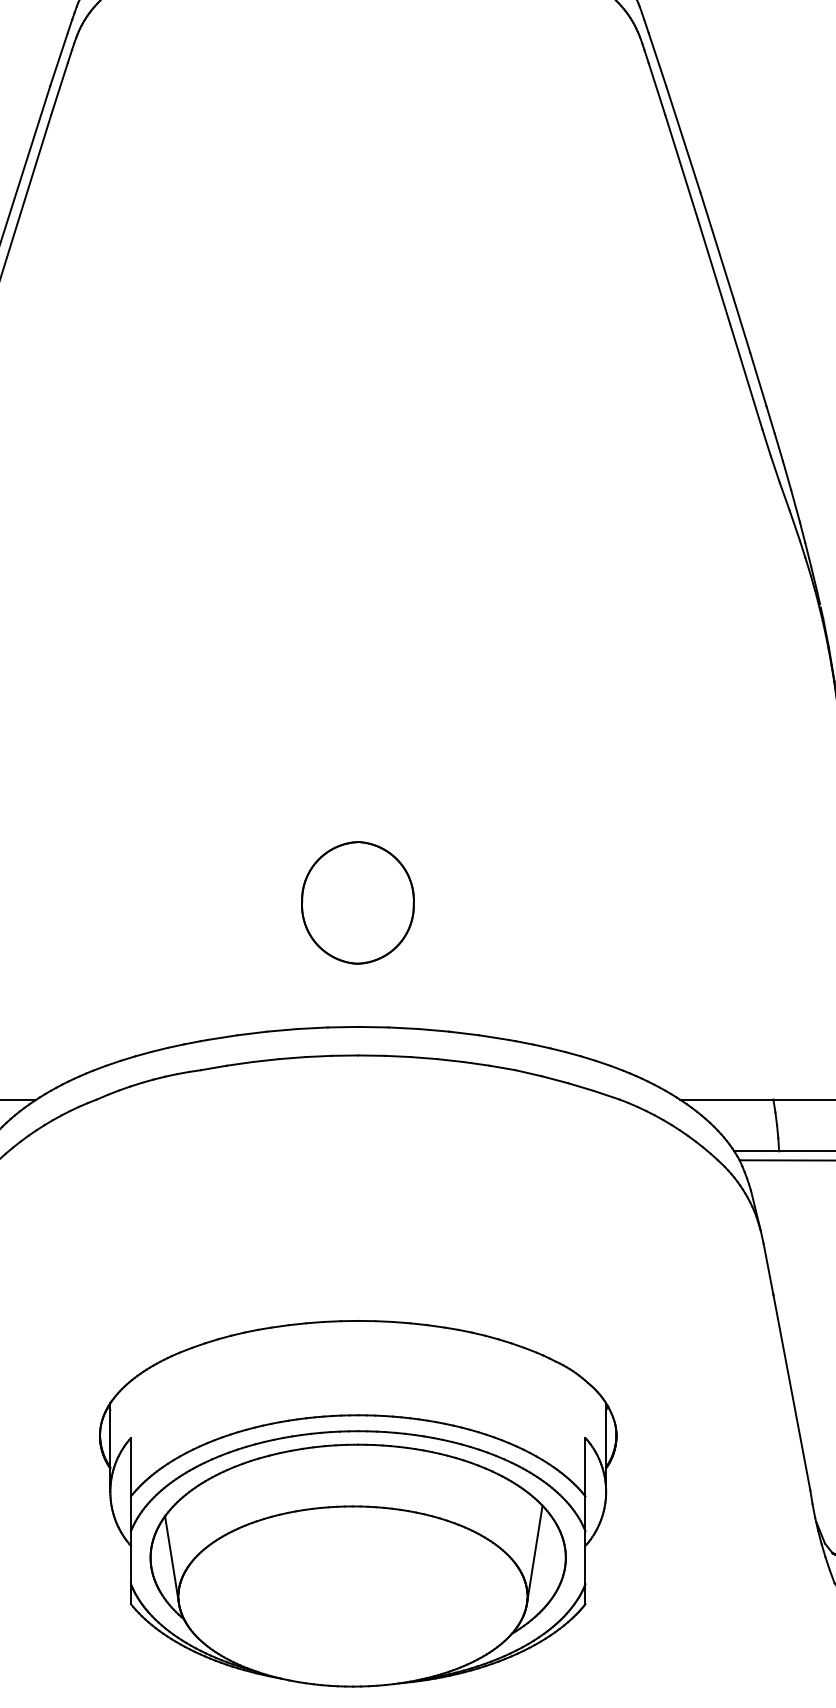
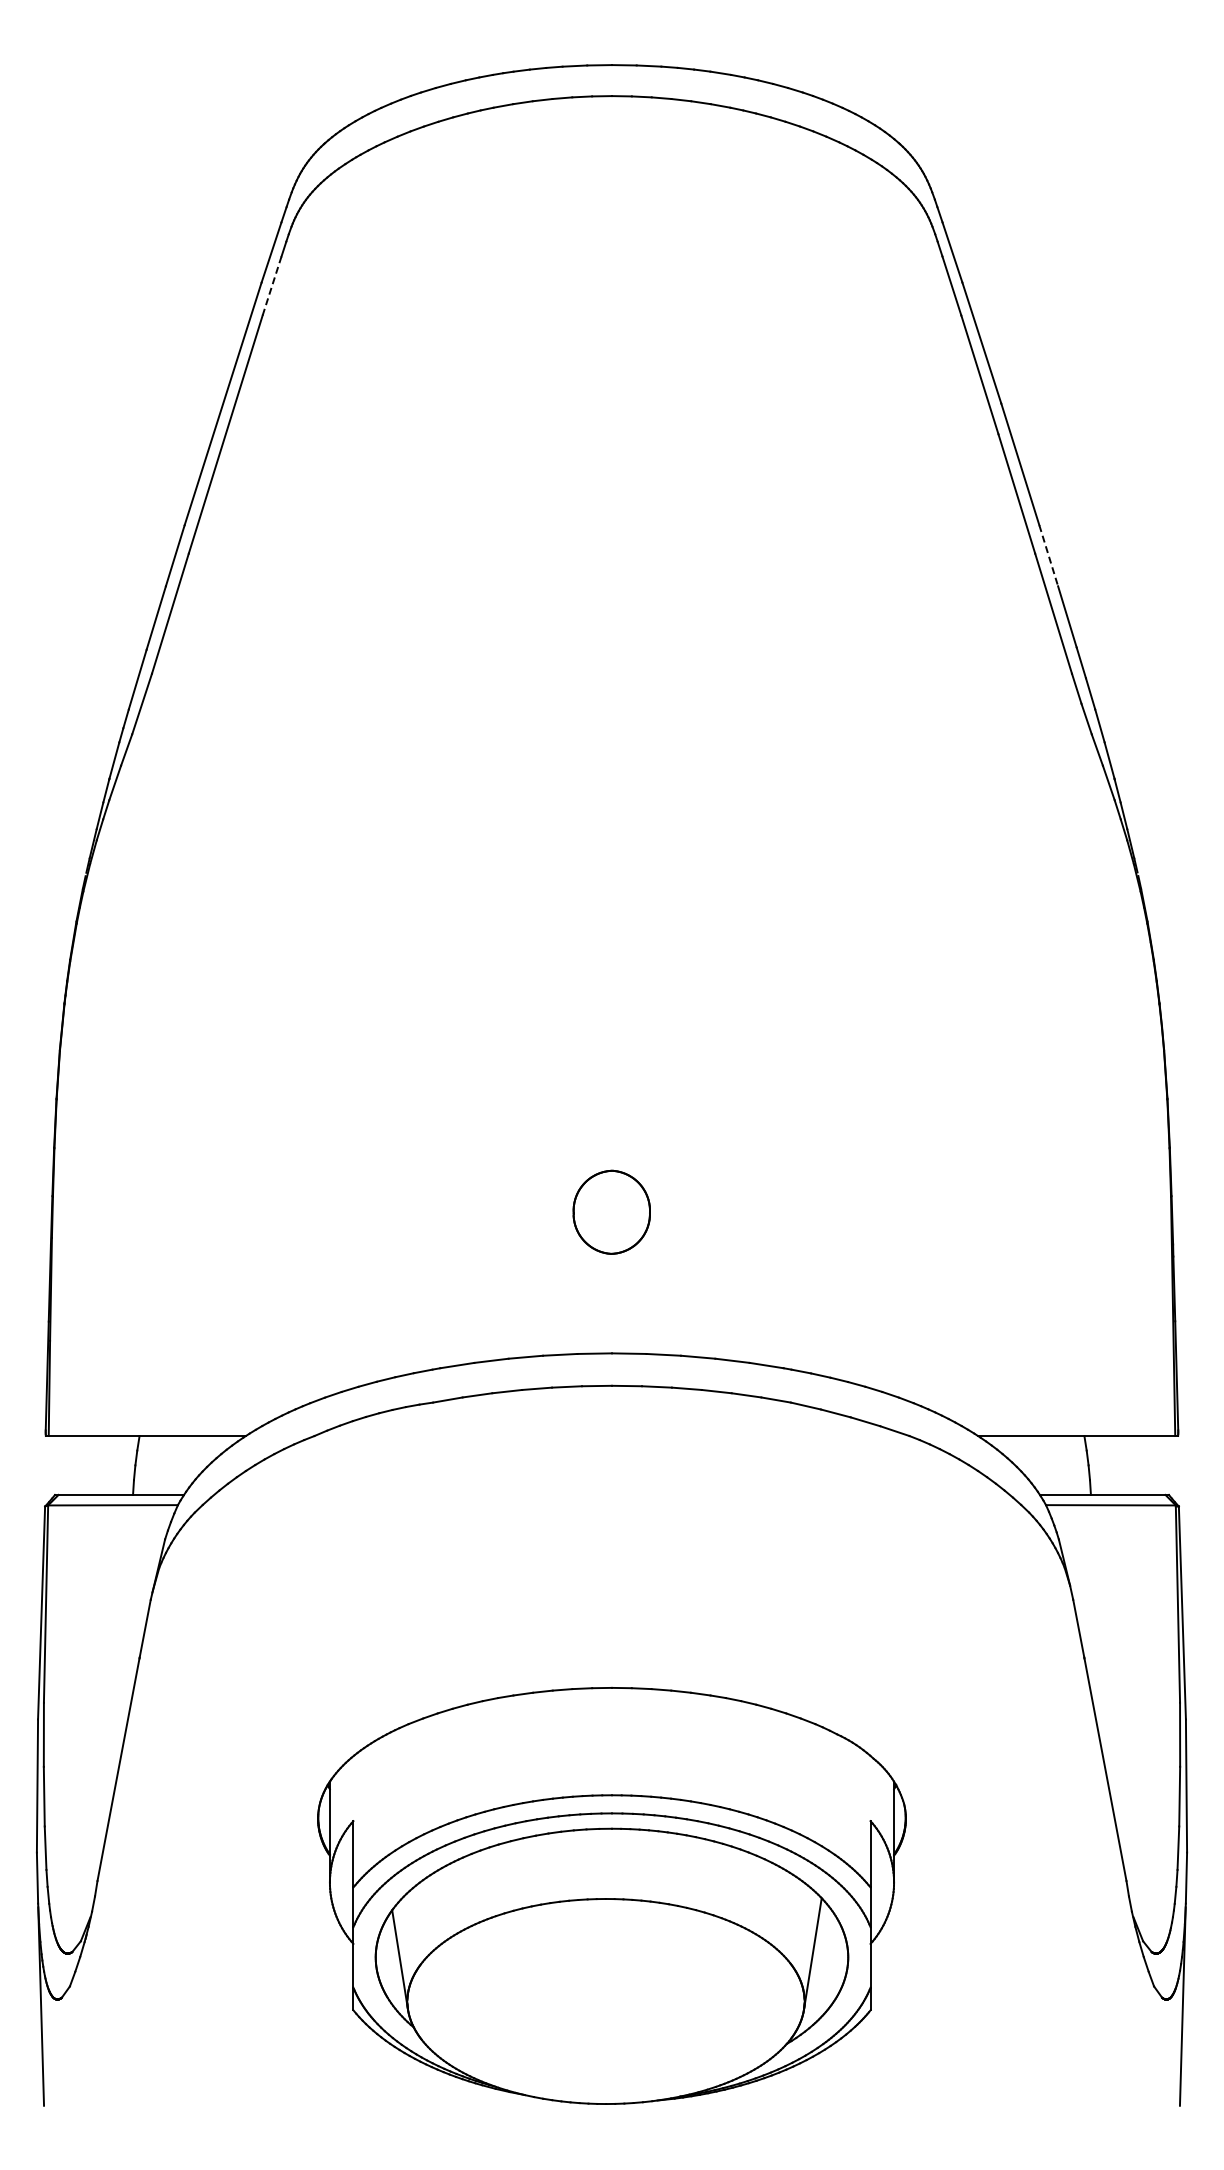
line: (59, 89) -> (272, 286), solid -> dashed
line: (741, 325) -> (1048, 555), solid -> dashed
part: (357, 903) -> (611, 1212), size x0.6

